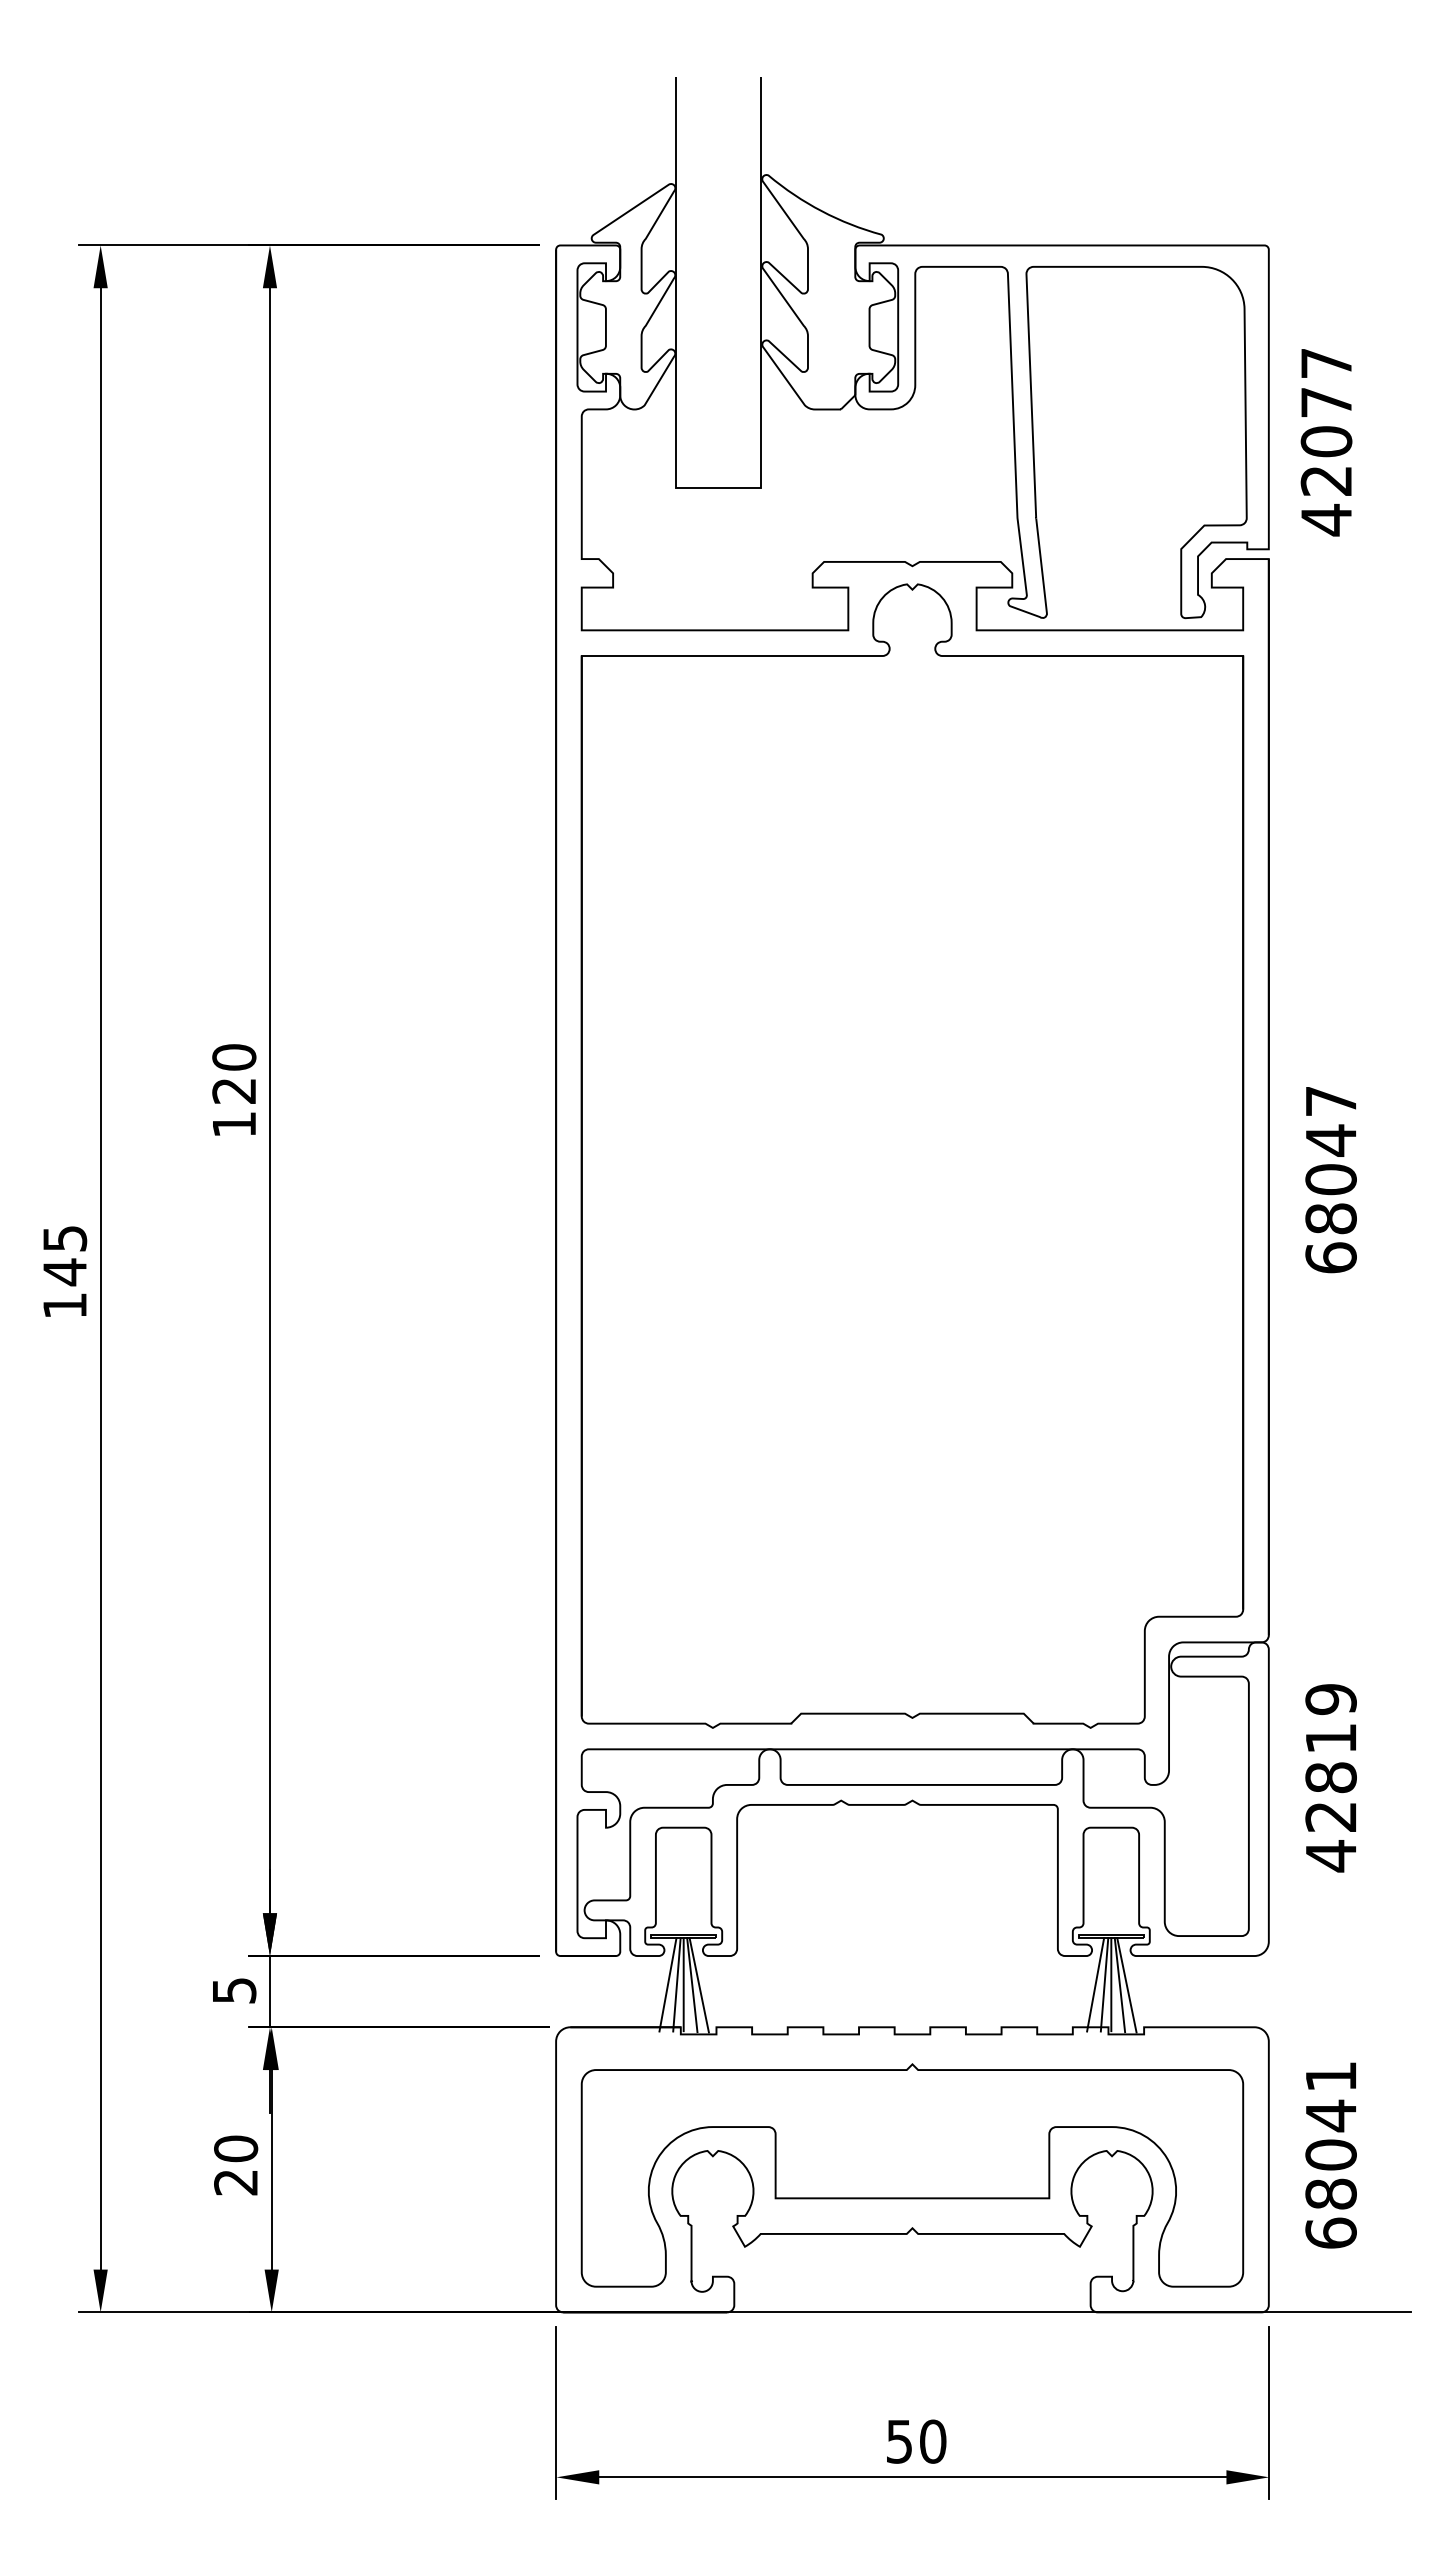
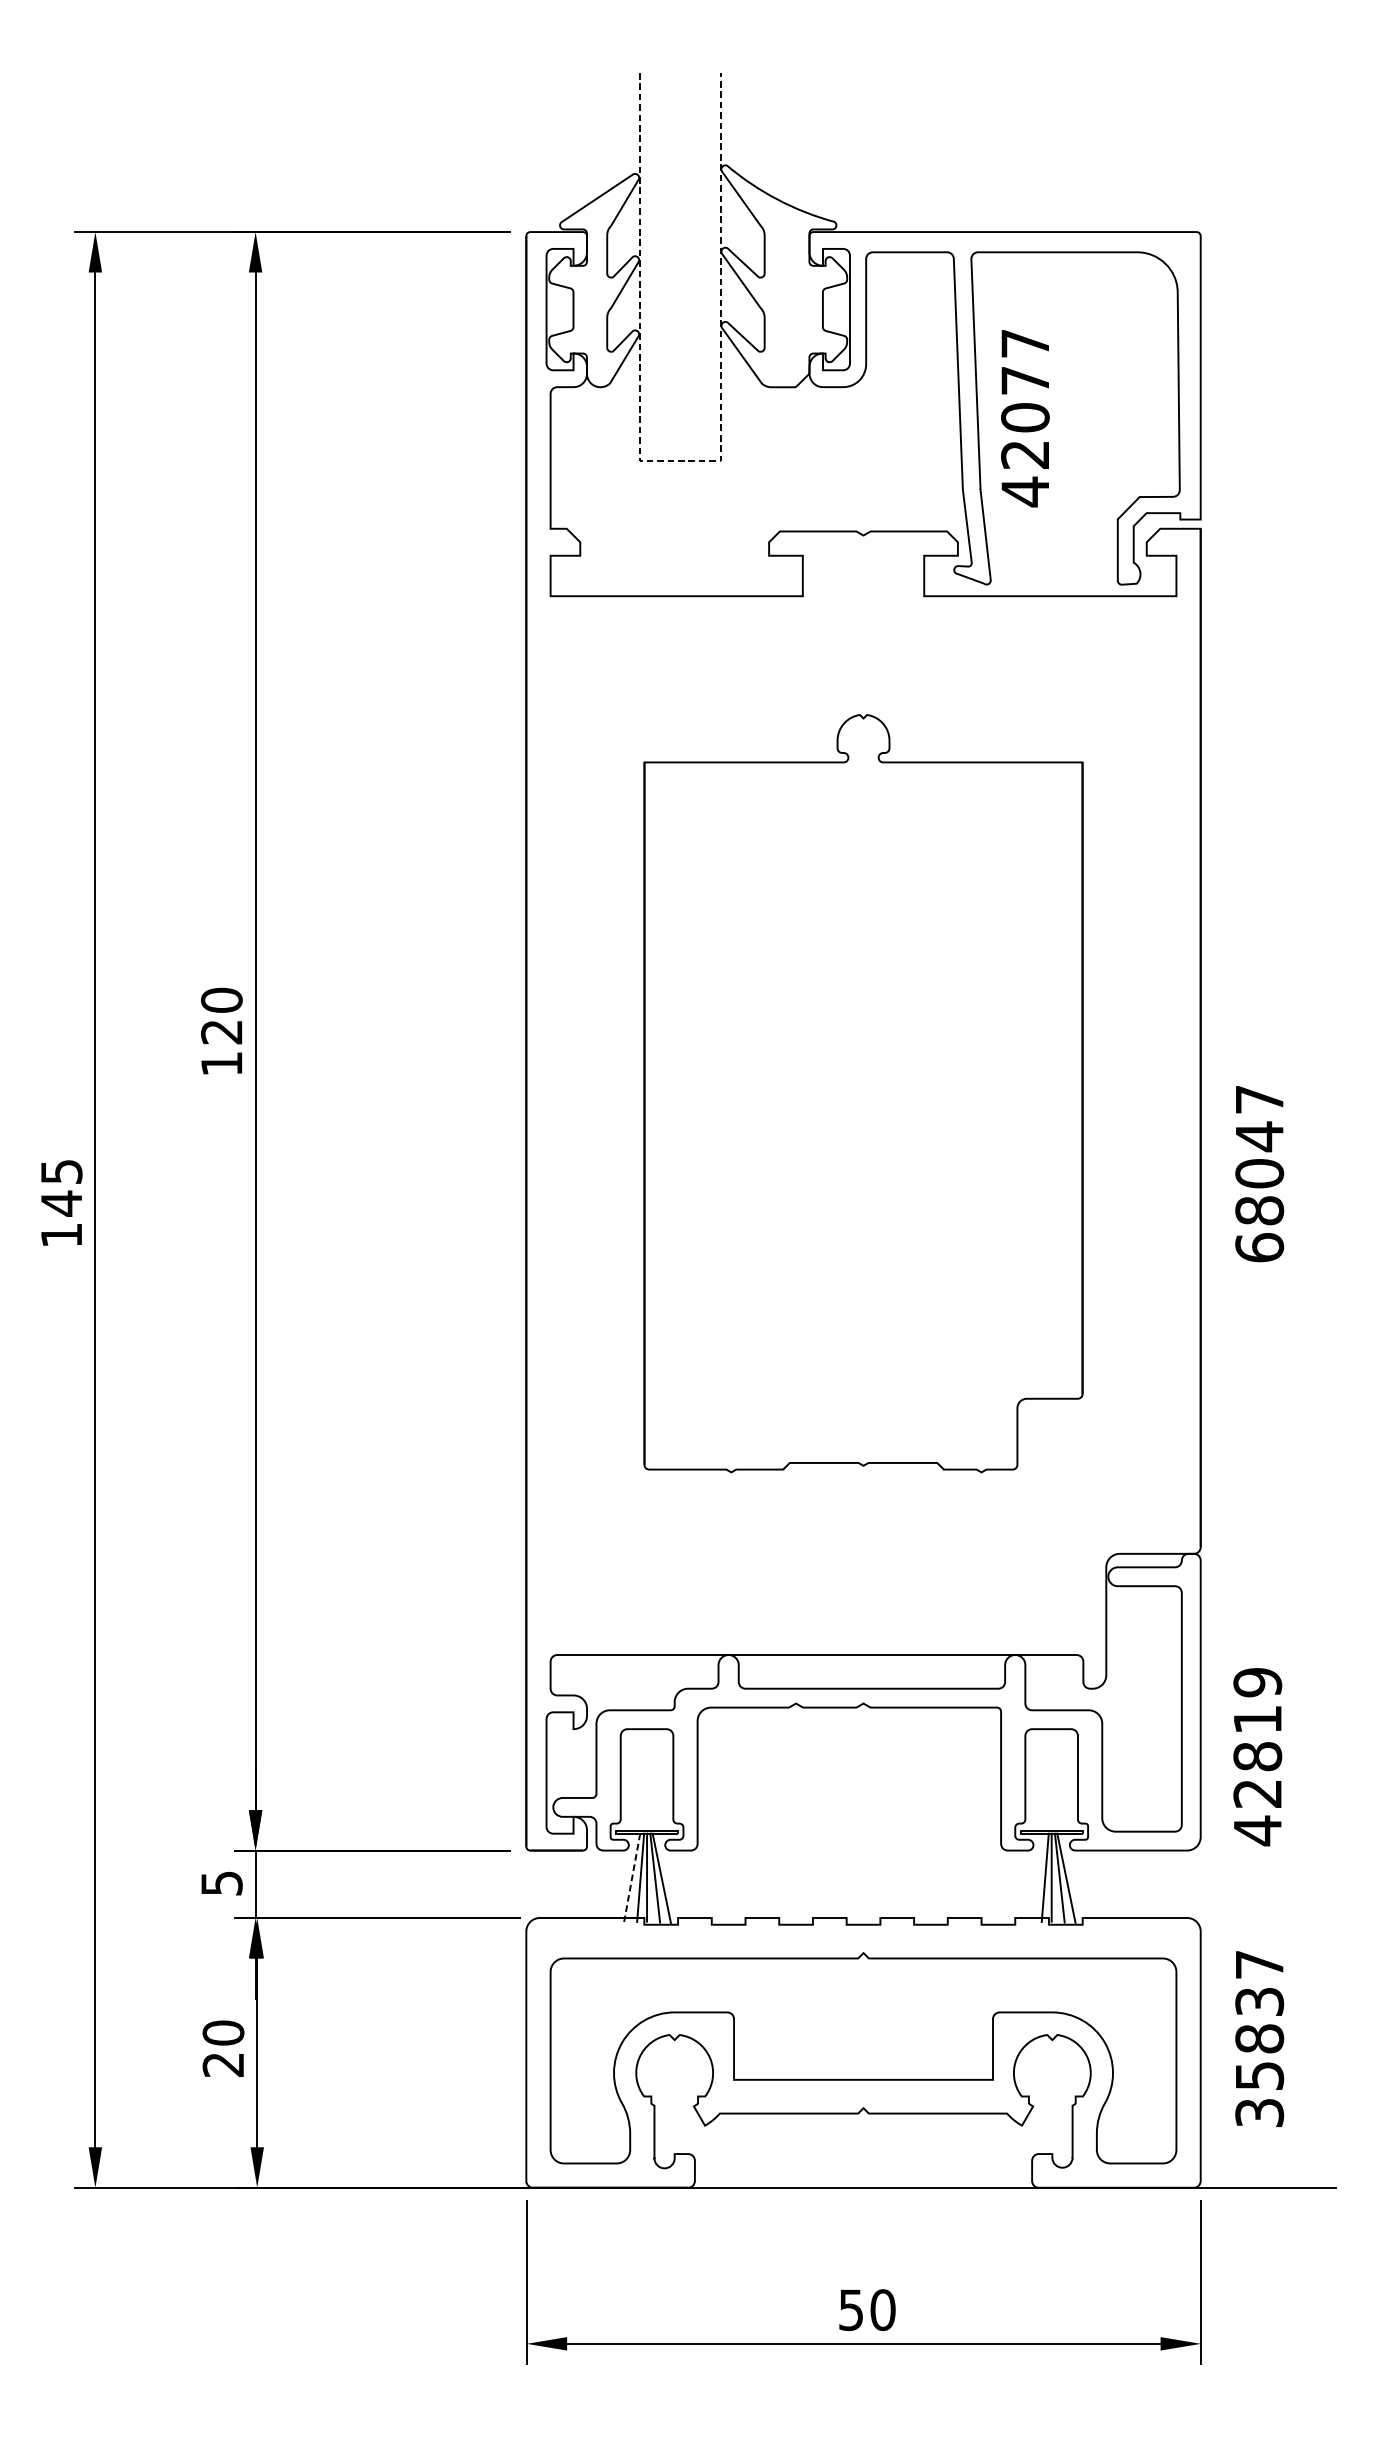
text: (1326, 442) -> (1025, 418), moved
line: (718, 487) -> (679, 461), solid -> dashed
part: (912, 1155) -> (863, 1093), size x0.7
text: (1330, 1180) -> (1259, 1174), moved
text: (1330, 1778) -> (1257, 1757), moved
line: (1095, 1984) -> (1036, 1877), removed
line: (667, 1985) -> (631, 1878), solid -> dashed
text: (1330, 2155) -> (1259, 2039), 68041 -> 35837

